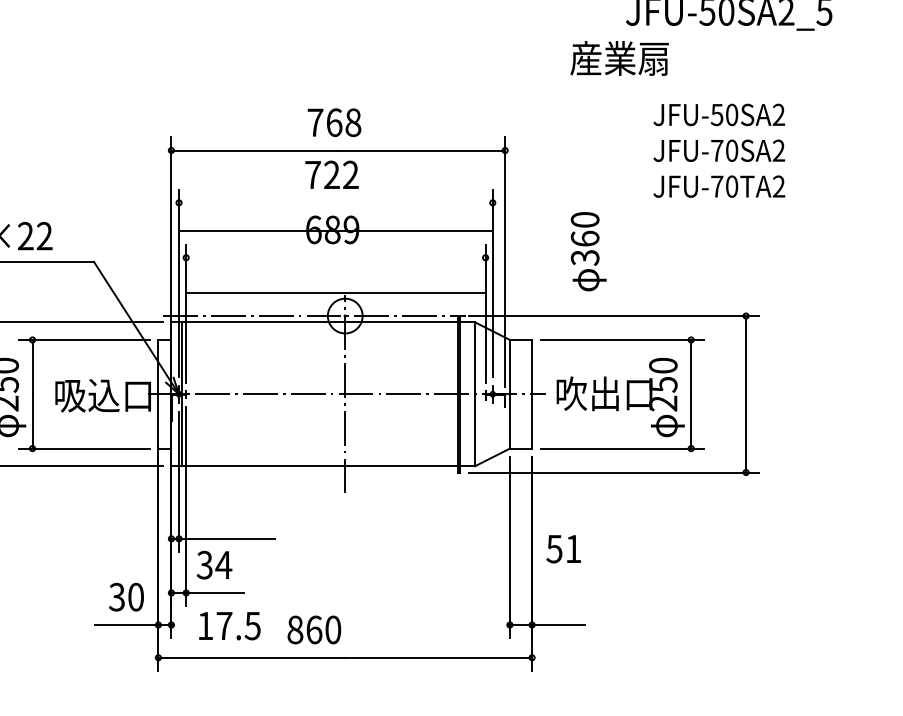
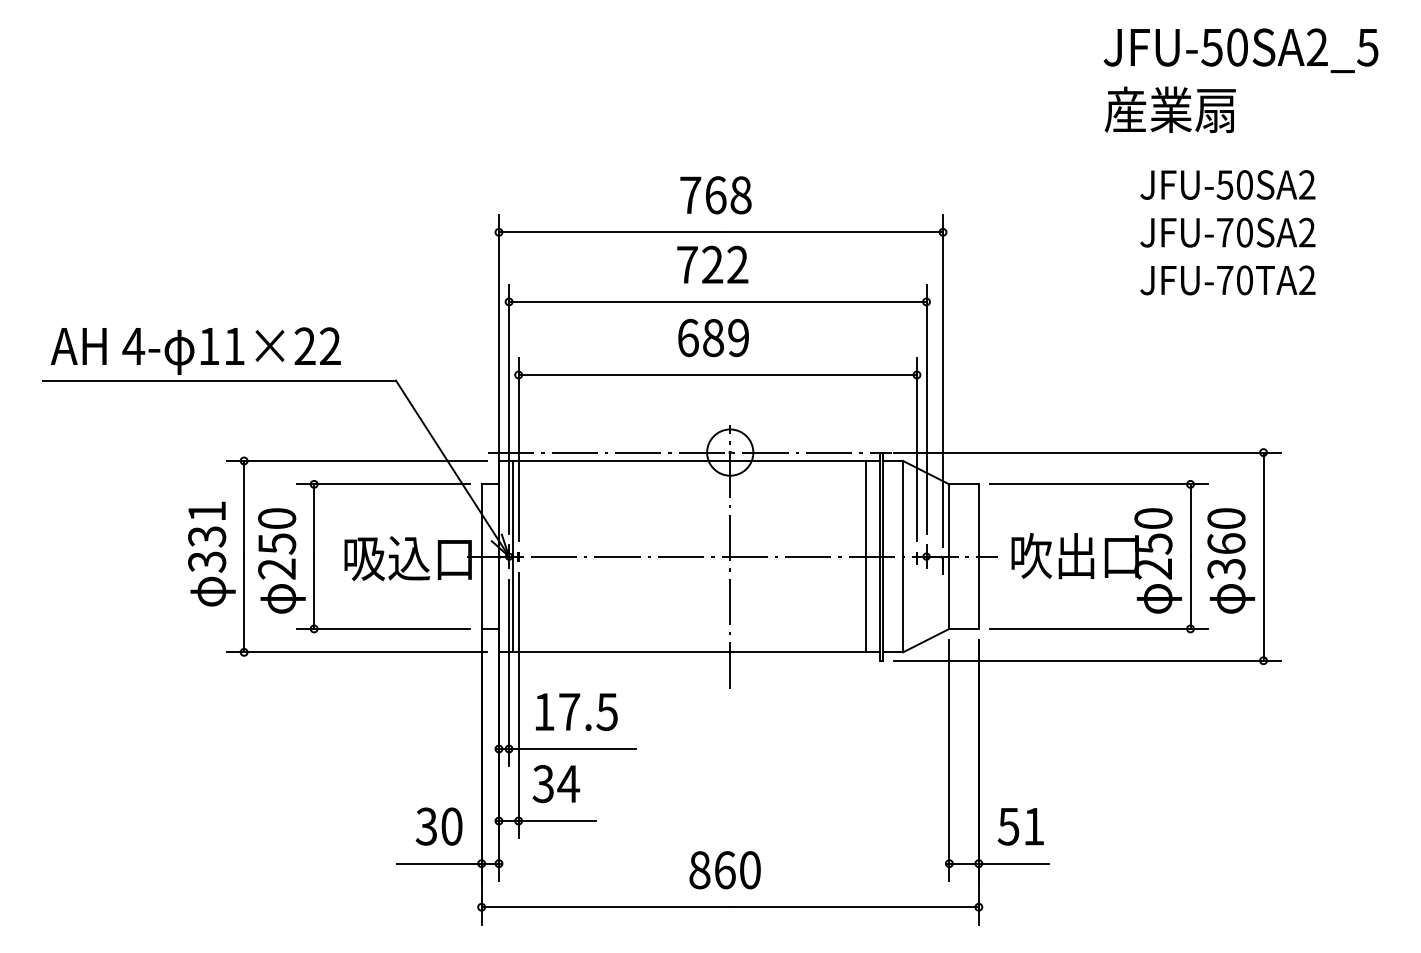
text: (619, 58) -> (1169, 109), moved
line: (335, 231) -> (717, 301), moved
text: (588, 251) -> (1230, 560), moved
line: (335, 293) -> (717, 375), moved
line: (446, 394) -> (865, 556), added
text: (563, 548) -> (1020, 826), moved
text: (229, 626) -> (576, 712), moved
text: (313, 630) -> (724, 870), moved

